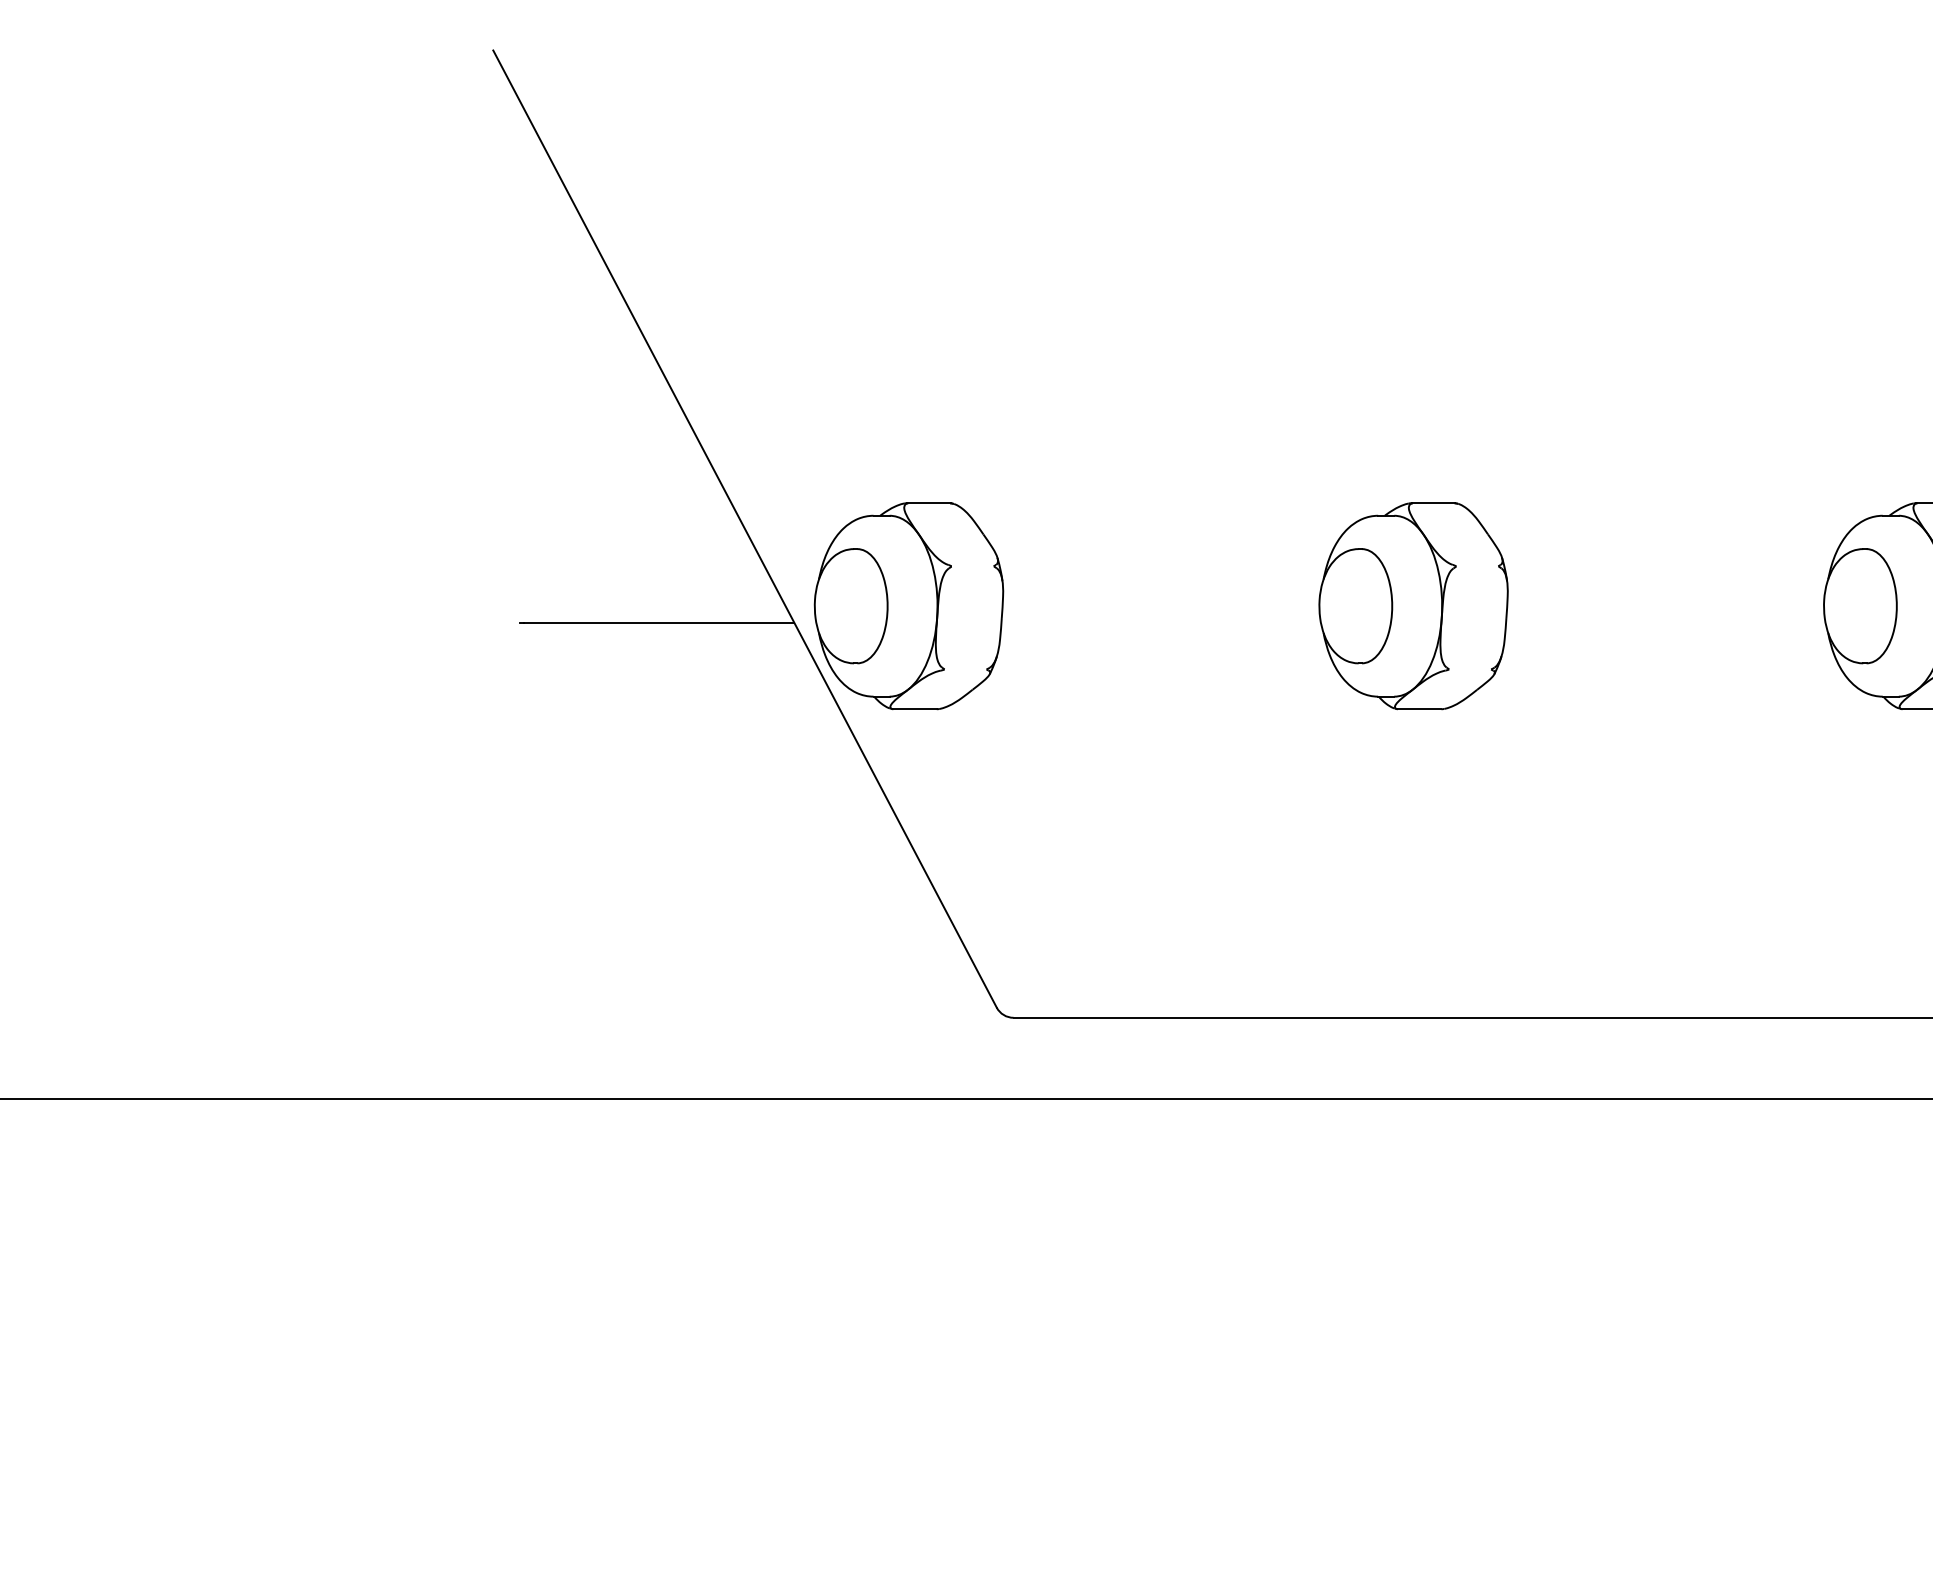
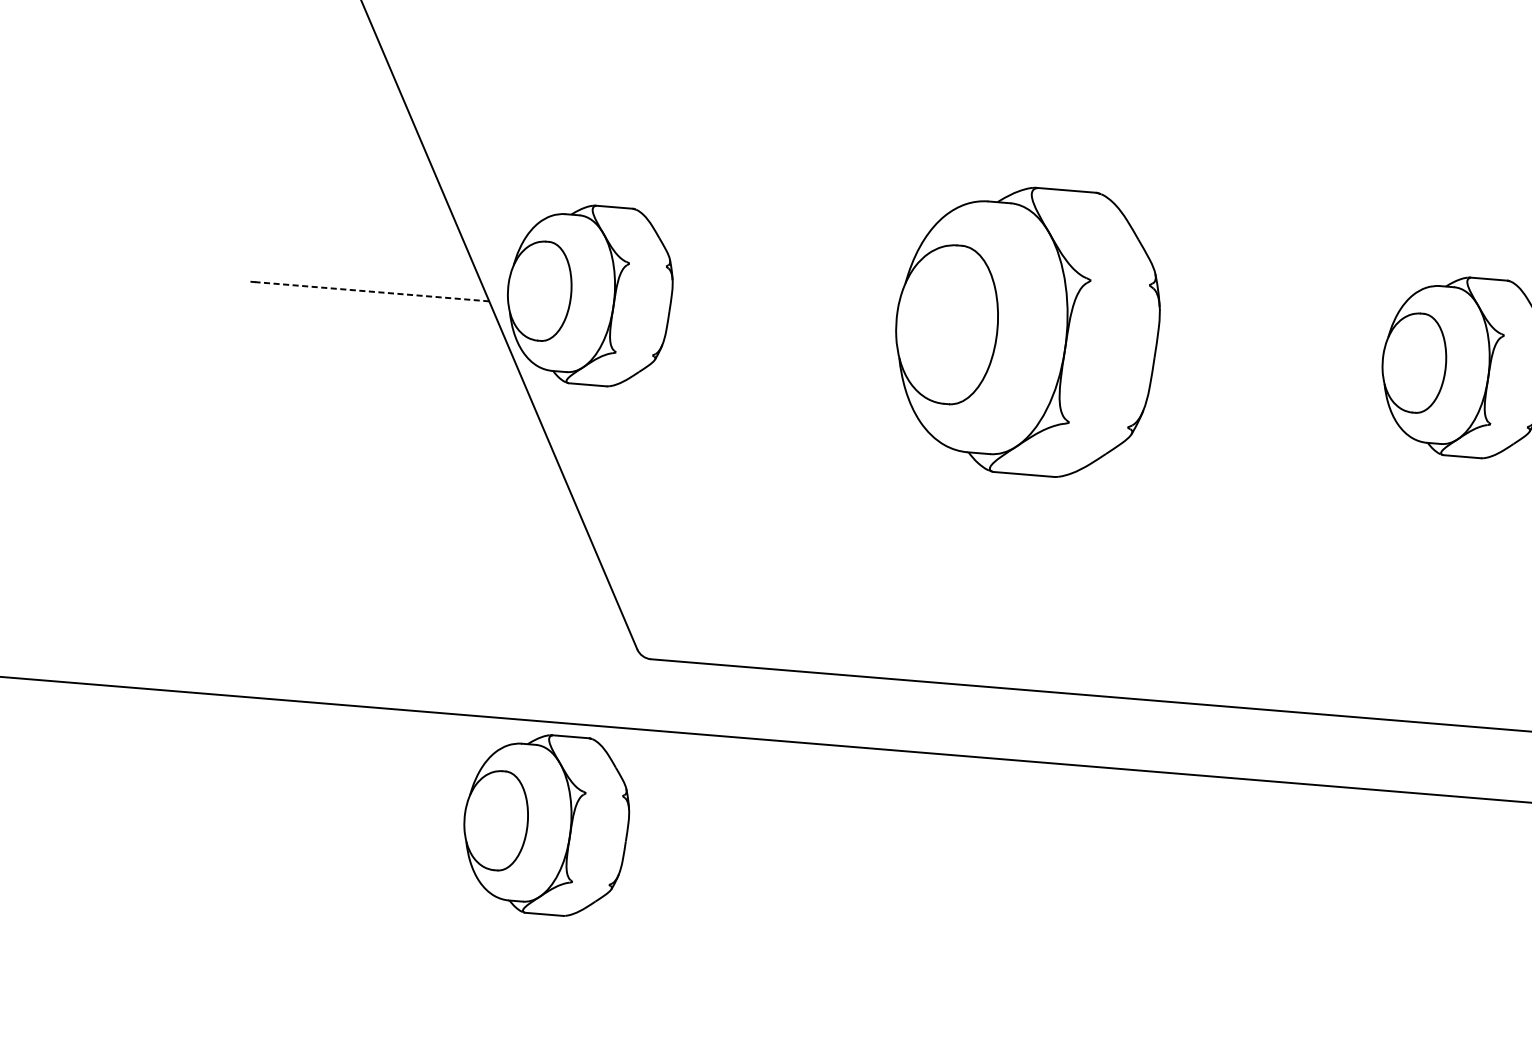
part: (1413, 606) -> (1027, 331), size x1.6
line: (658, 622) -> (371, 291), solid -> dashed
part: (908, 1217) -> (545, 824), added

